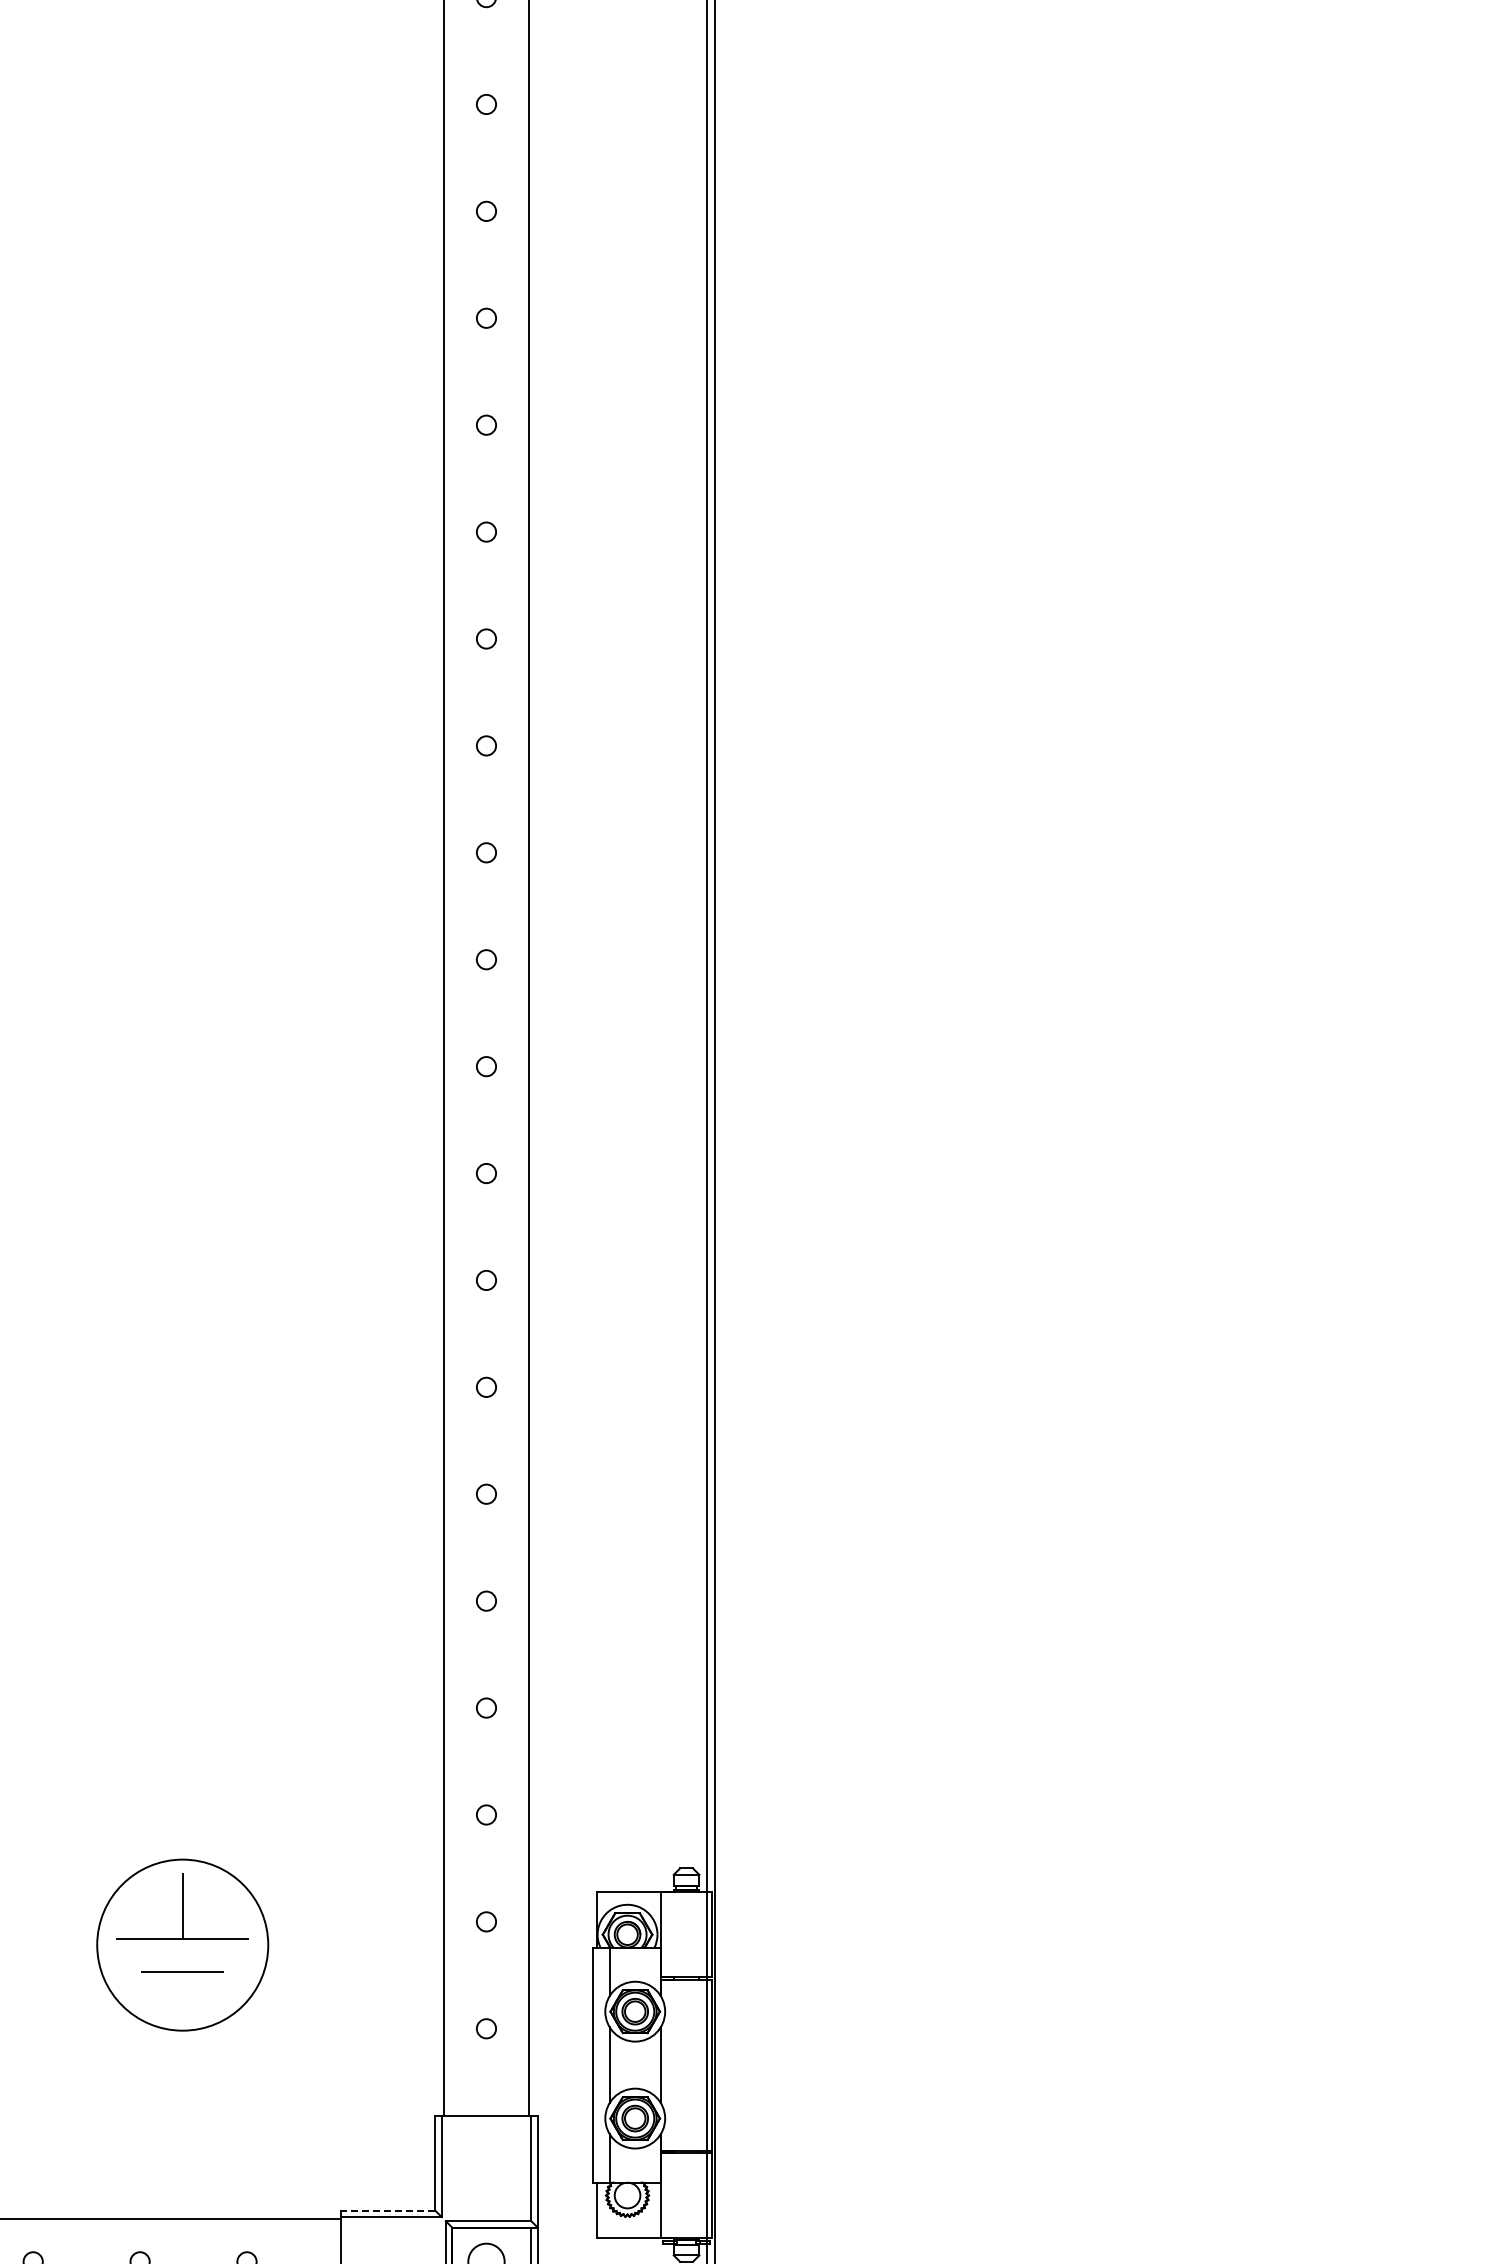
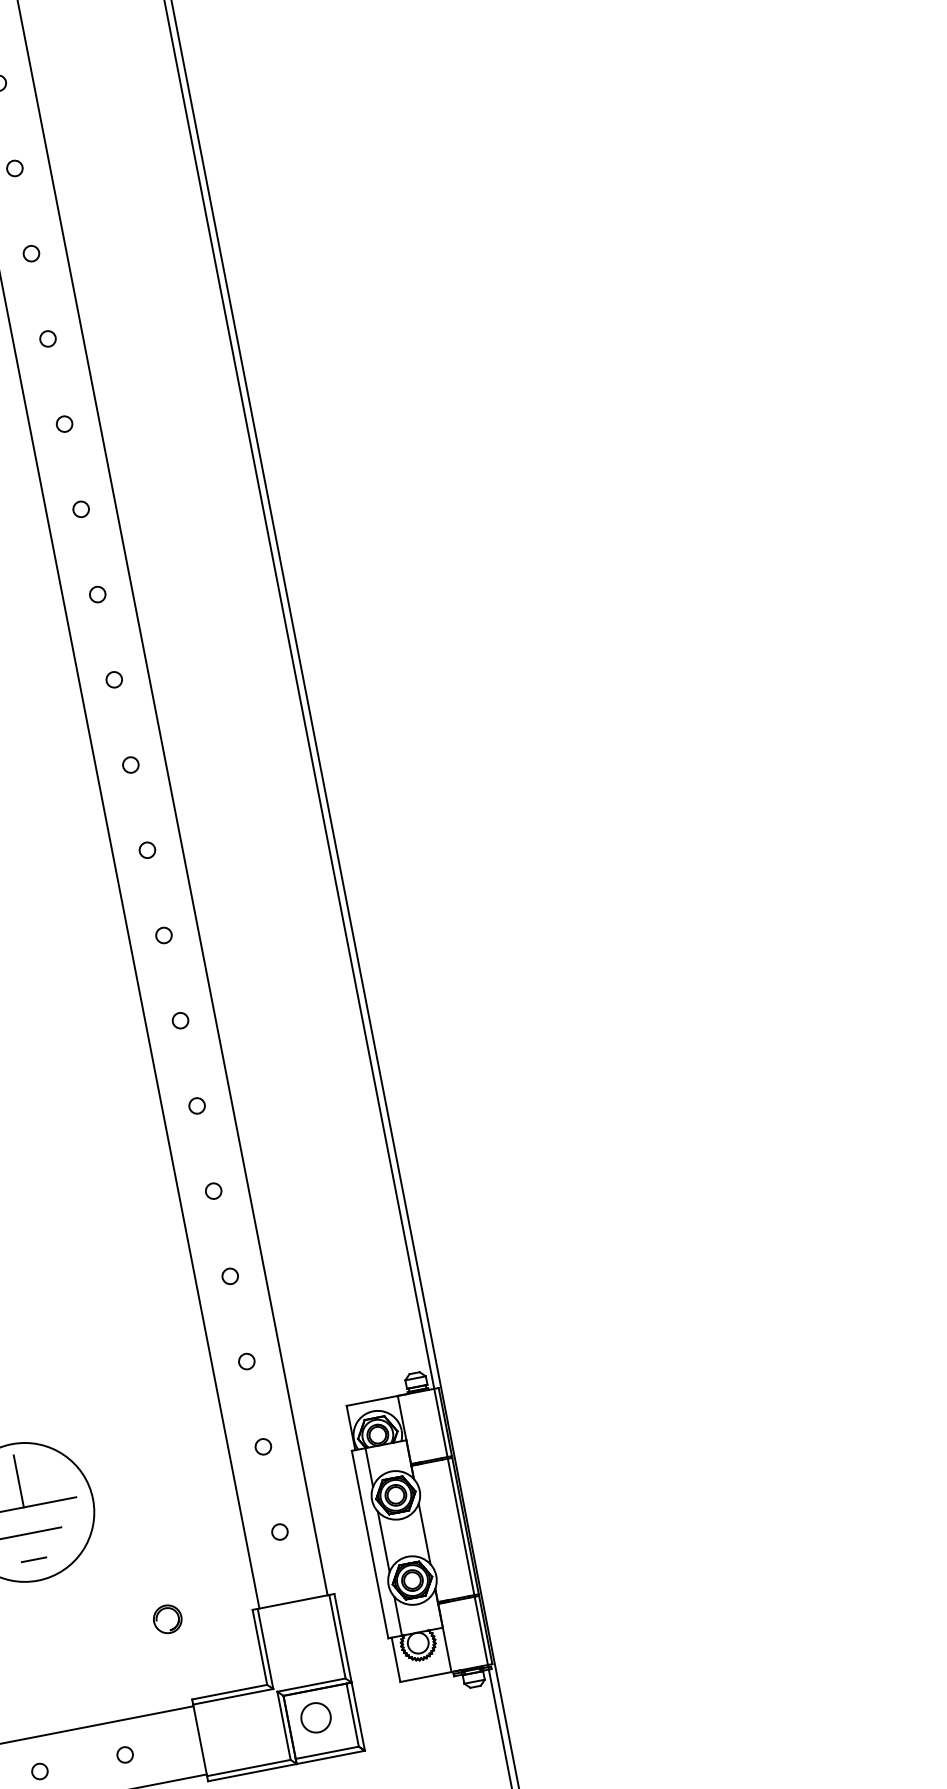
line: (182, 2004) -> (33, 1559), added
part: (330, 2107) -> (167, 1618), added
line: (387, 2210) -> (229, 1692), dashed -> solid

